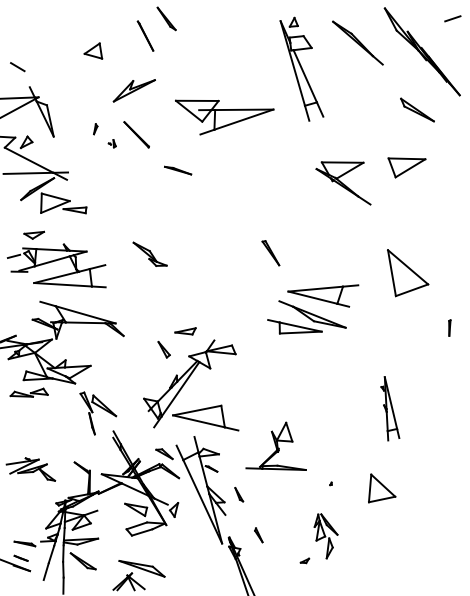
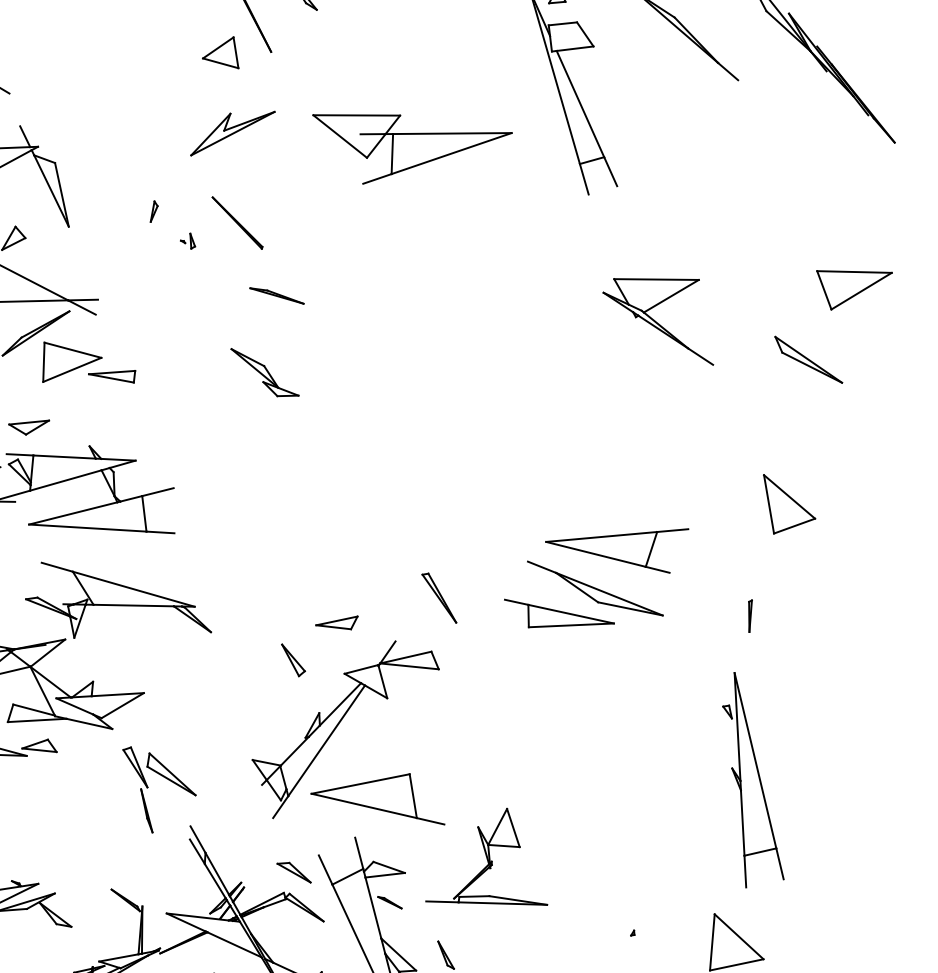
part: (93, 50) -> (220, 51), moved
part: (417, 109) -> (808, 358), moved
part: (224, 117) -> (412, 149), moved
part: (406, 167) -> (853, 289), moved
line: (178, 170) -> (277, 295), moved
part: (149, 253) -> (263, 370), moved
part: (270, 253) -> (438, 598), moved
part: (407, 272) -> (788, 503), size x0.62
line: (449, 327) -> (749, 615), moved
part: (390, 408) -> (753, 779), size x1.67
part: (275, 445) -> (485, 855), moved

